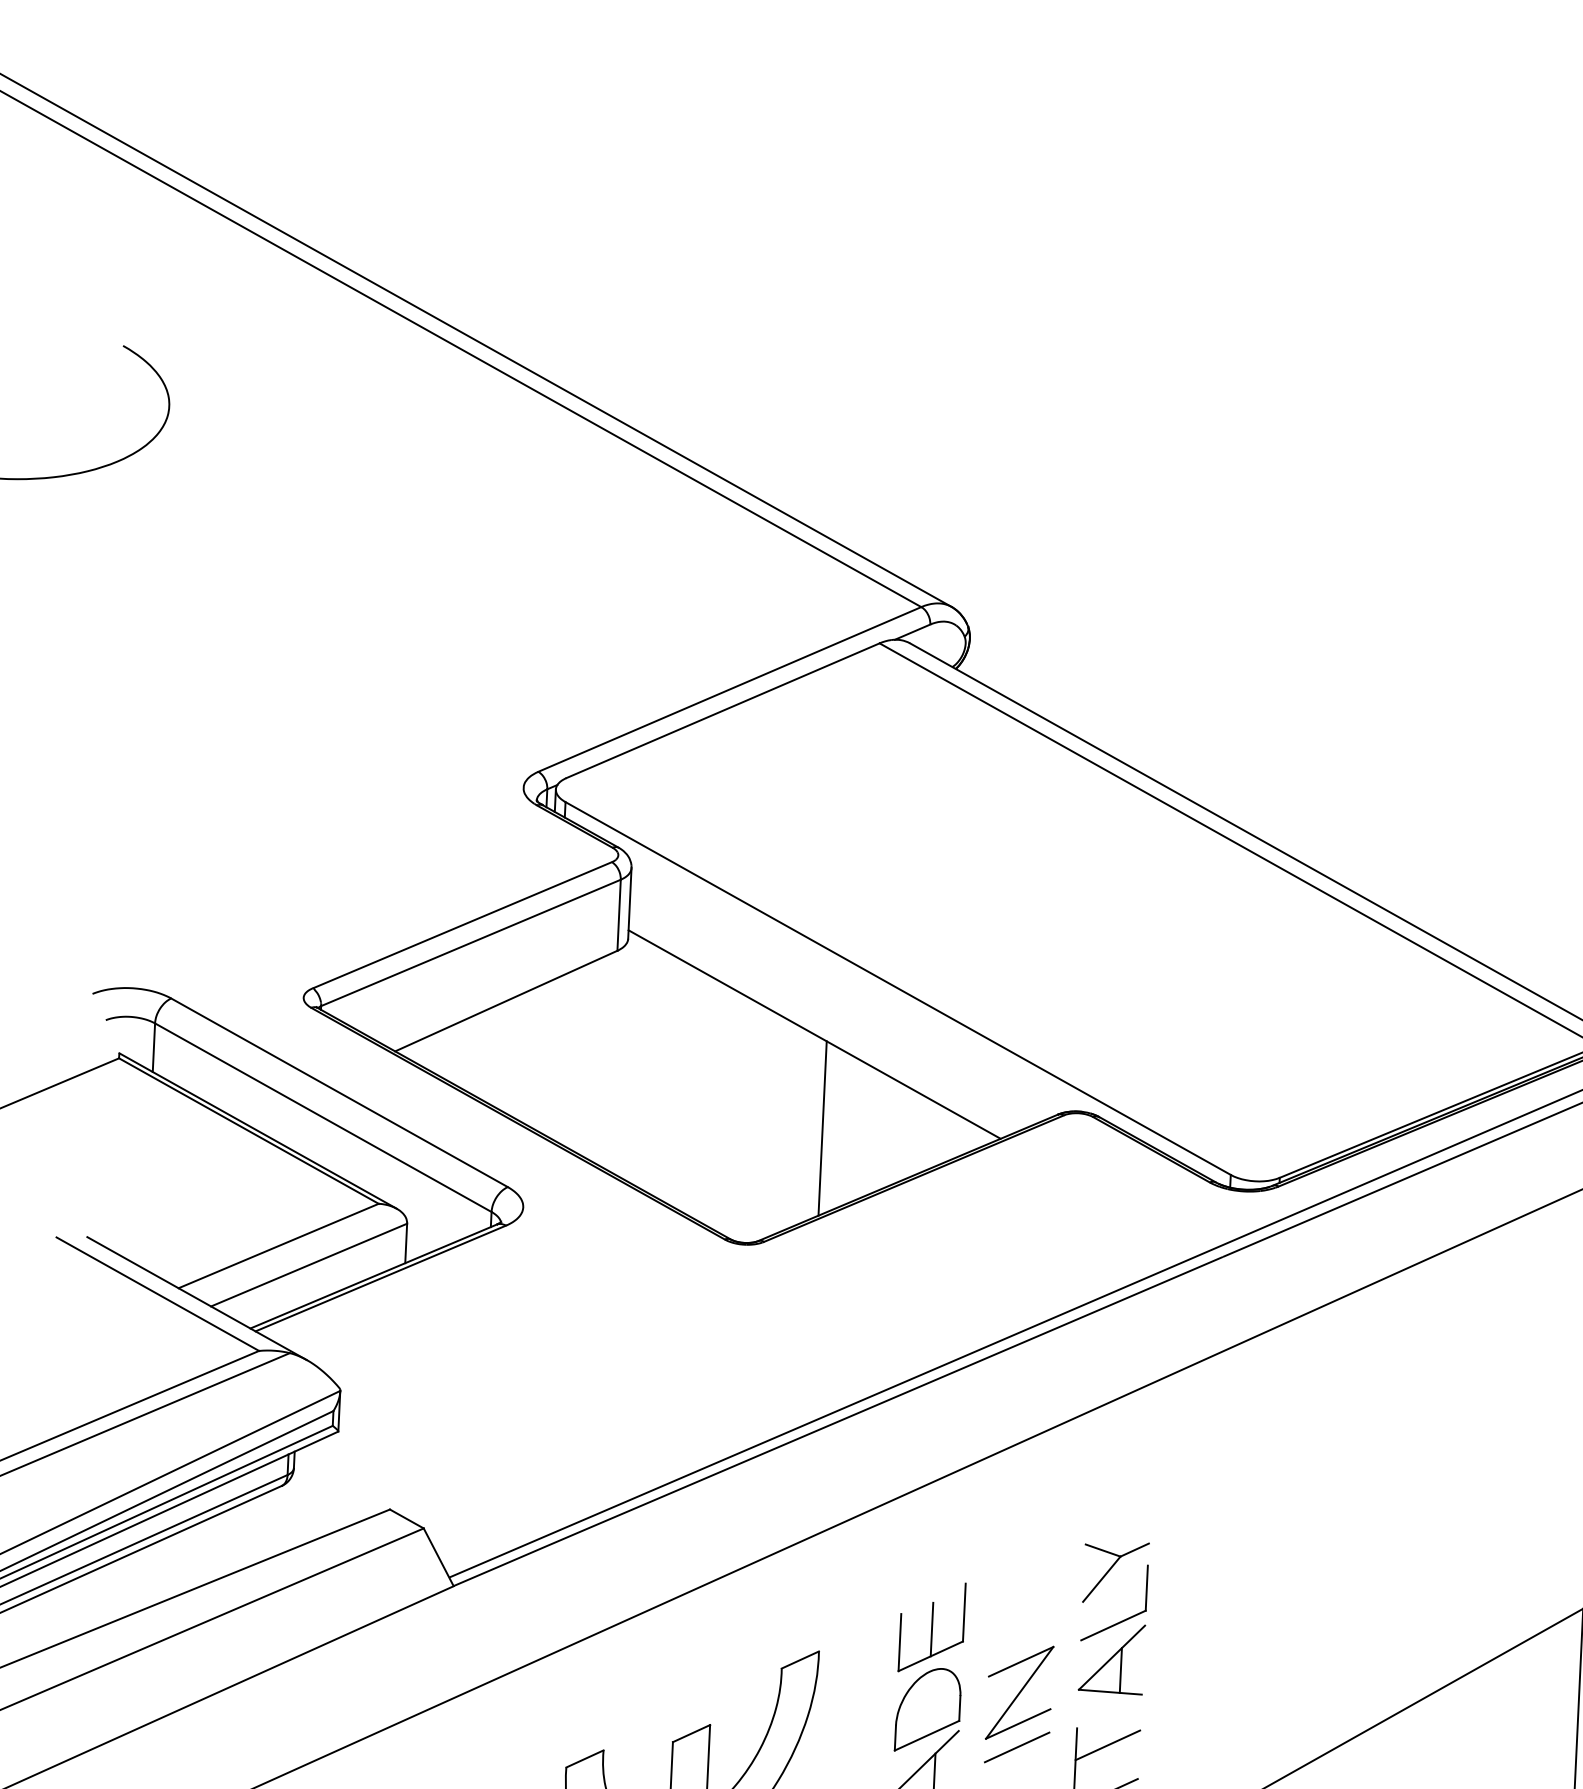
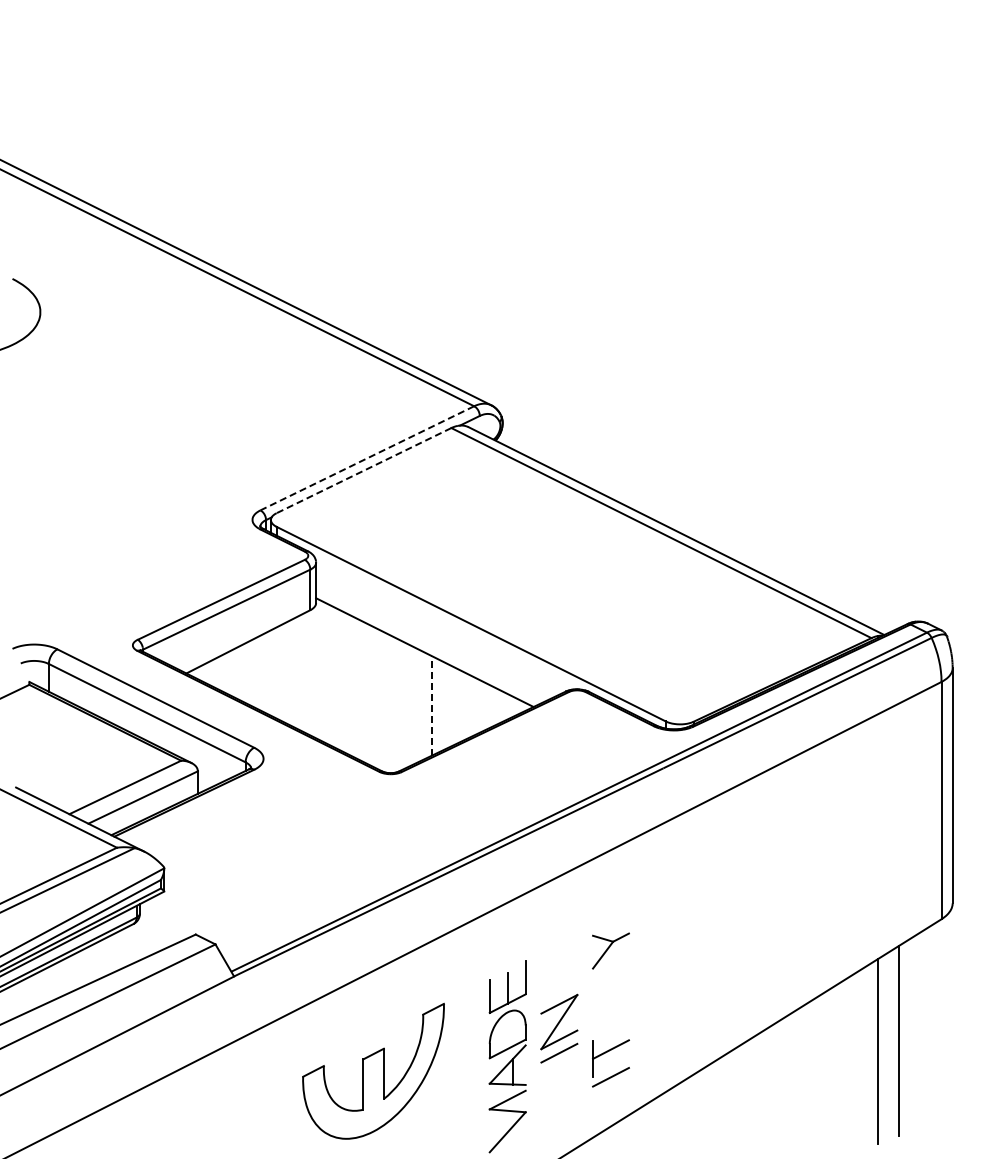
line: (730, 689) -> (367, 458), solid -> dashed
line: (722, 710) -> (363, 470), solid -> dashed
line: (821, 1127) -> (431, 705), solid -> dashed
part: (1112, 1627) -> (610, 982), removed

